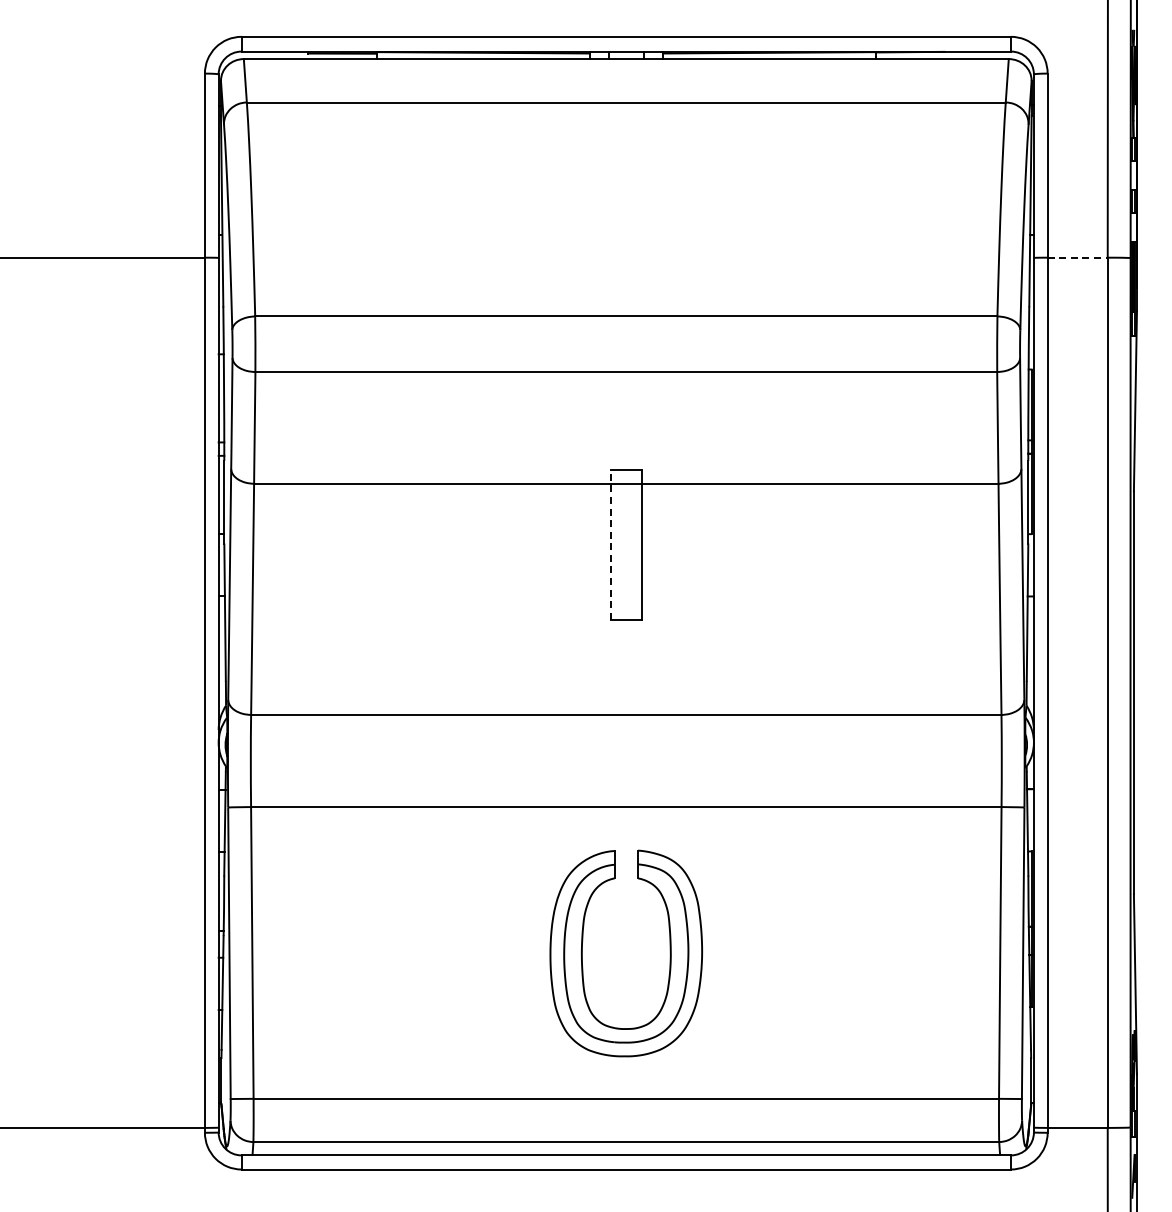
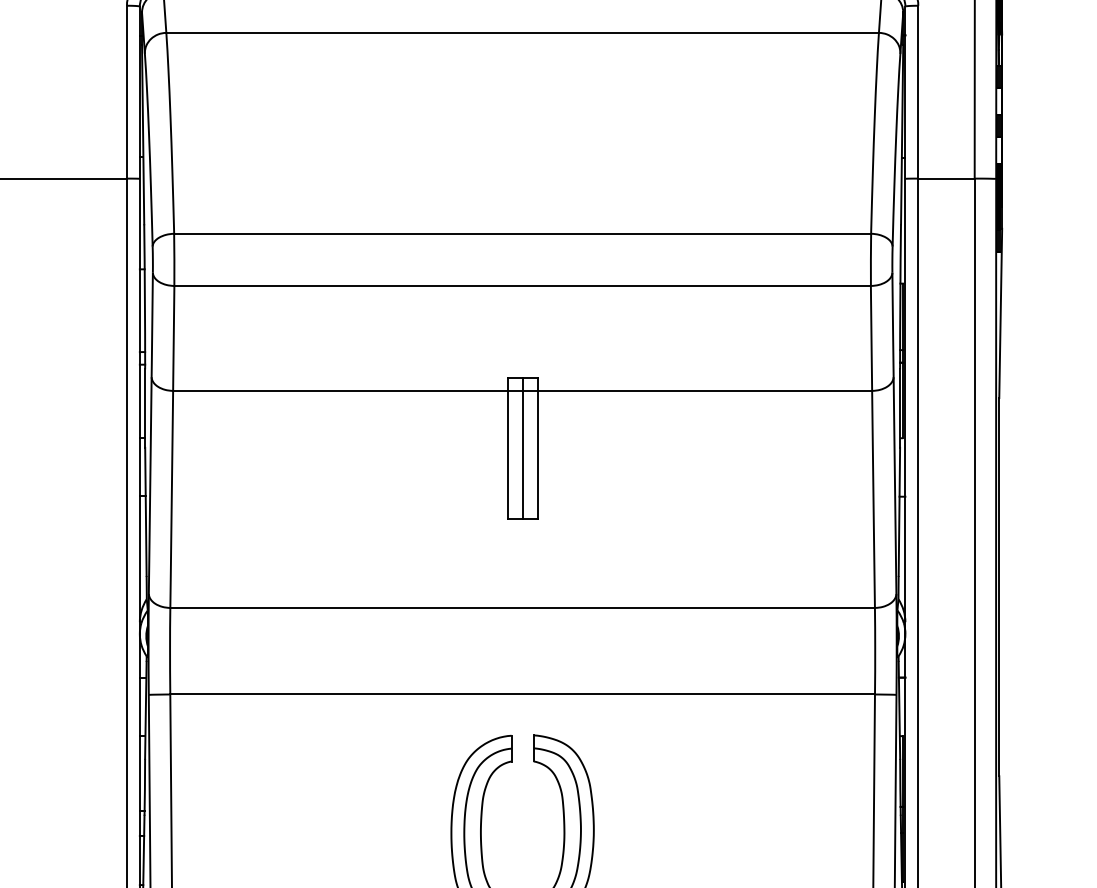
line: (1078, 257) -> (947, 178), dashed -> solid
line: (626, 544) -> (522, 447), added
line: (610, 545) -> (507, 448), dashed -> solid

